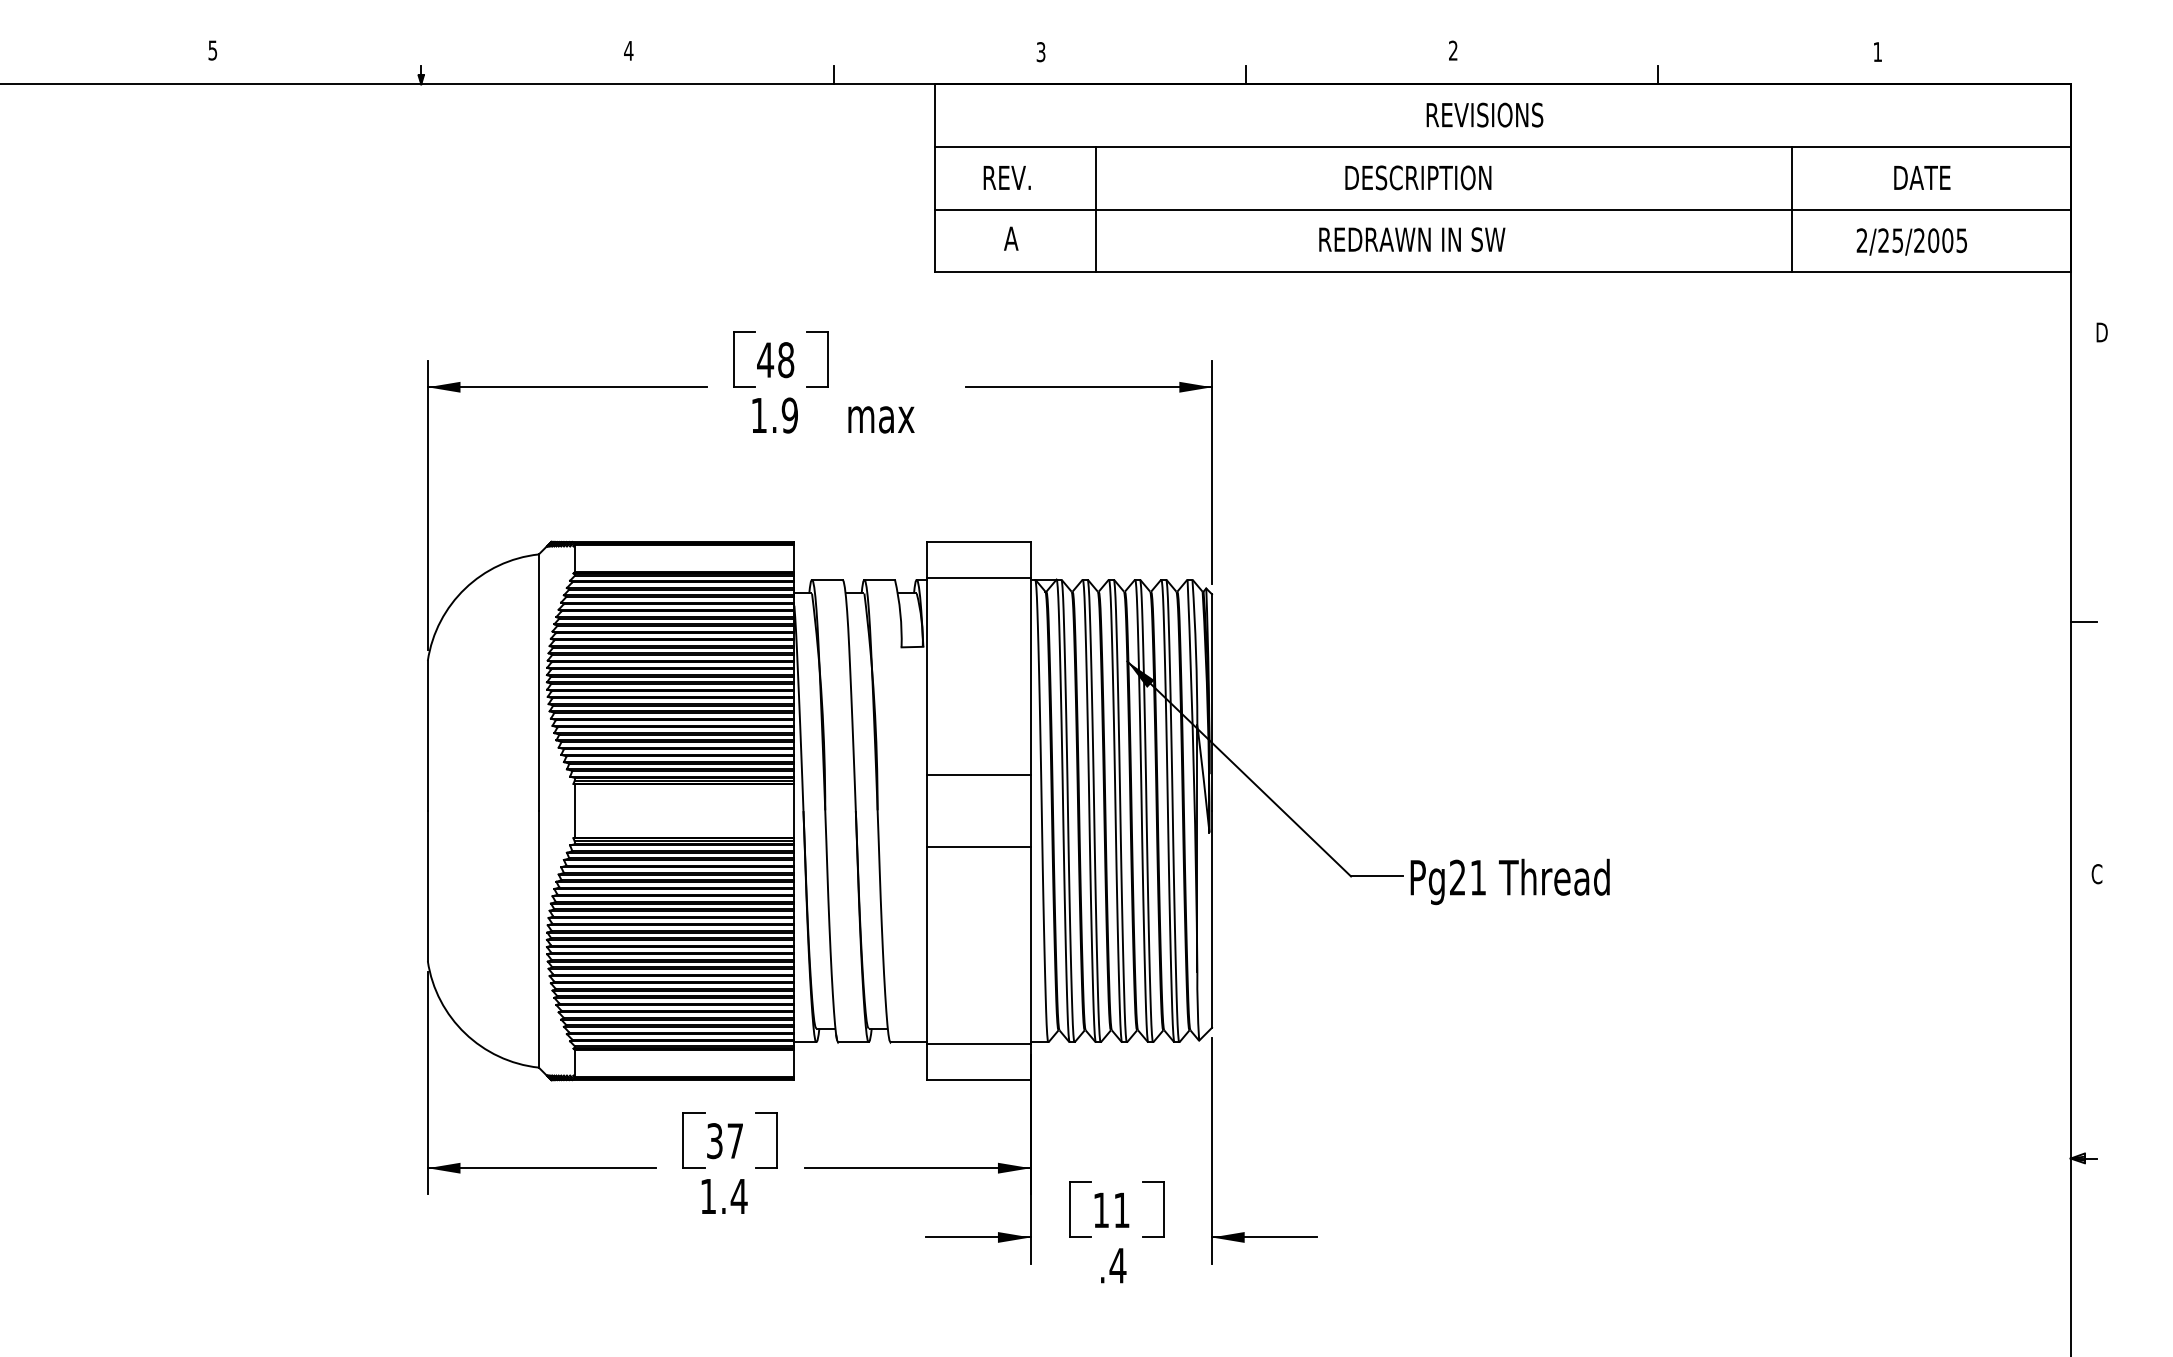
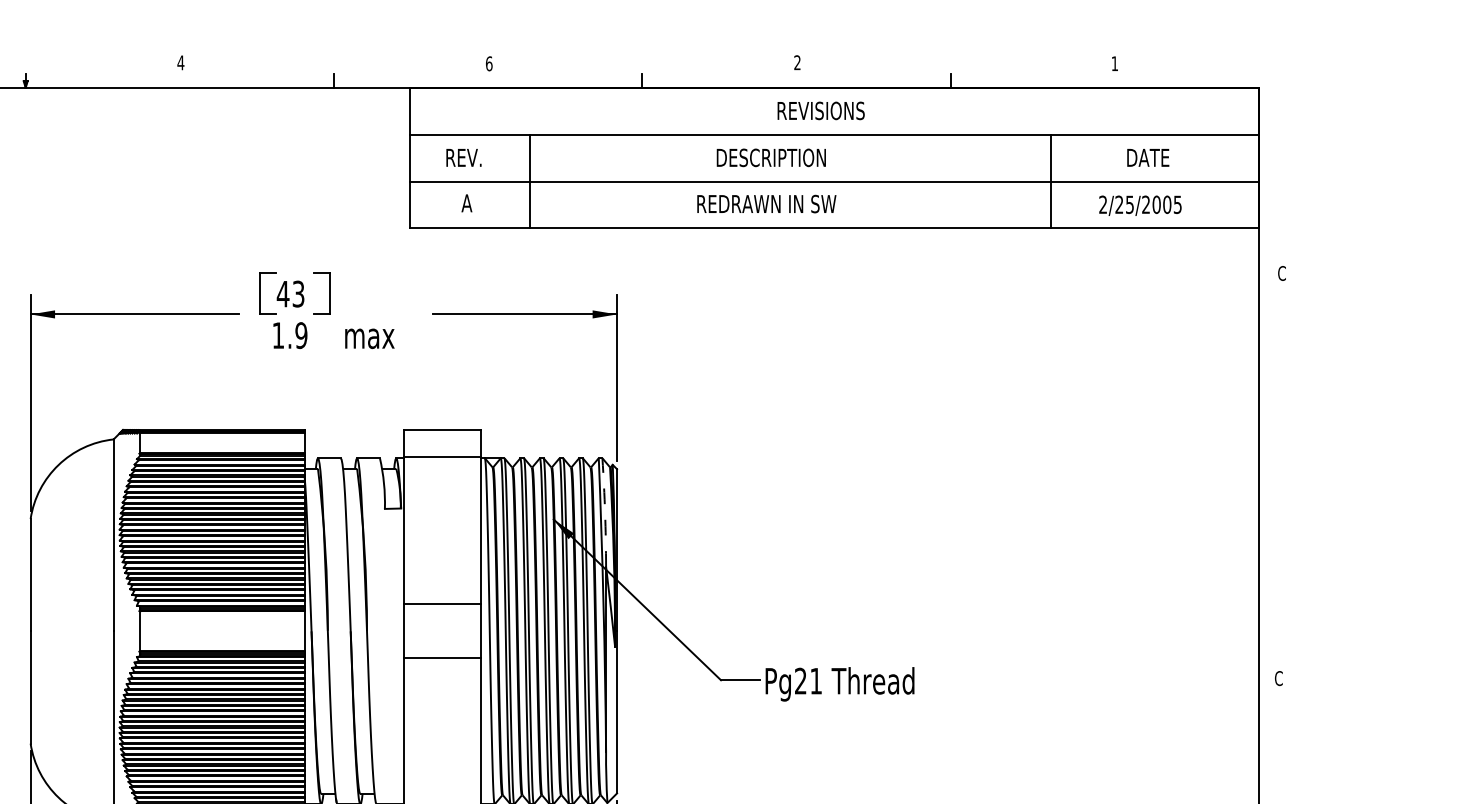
text: (1040, 52) -> (488, 64), 3 -> 6
text: (2101, 332) -> (1282, 273), D -> C
text: (786, 360) -> (298, 294), 48 -> 43
line: (2083, 621) -> (1268, 489), removed
arc: (1196, 652) -> (605, 512), solid -> dashed

